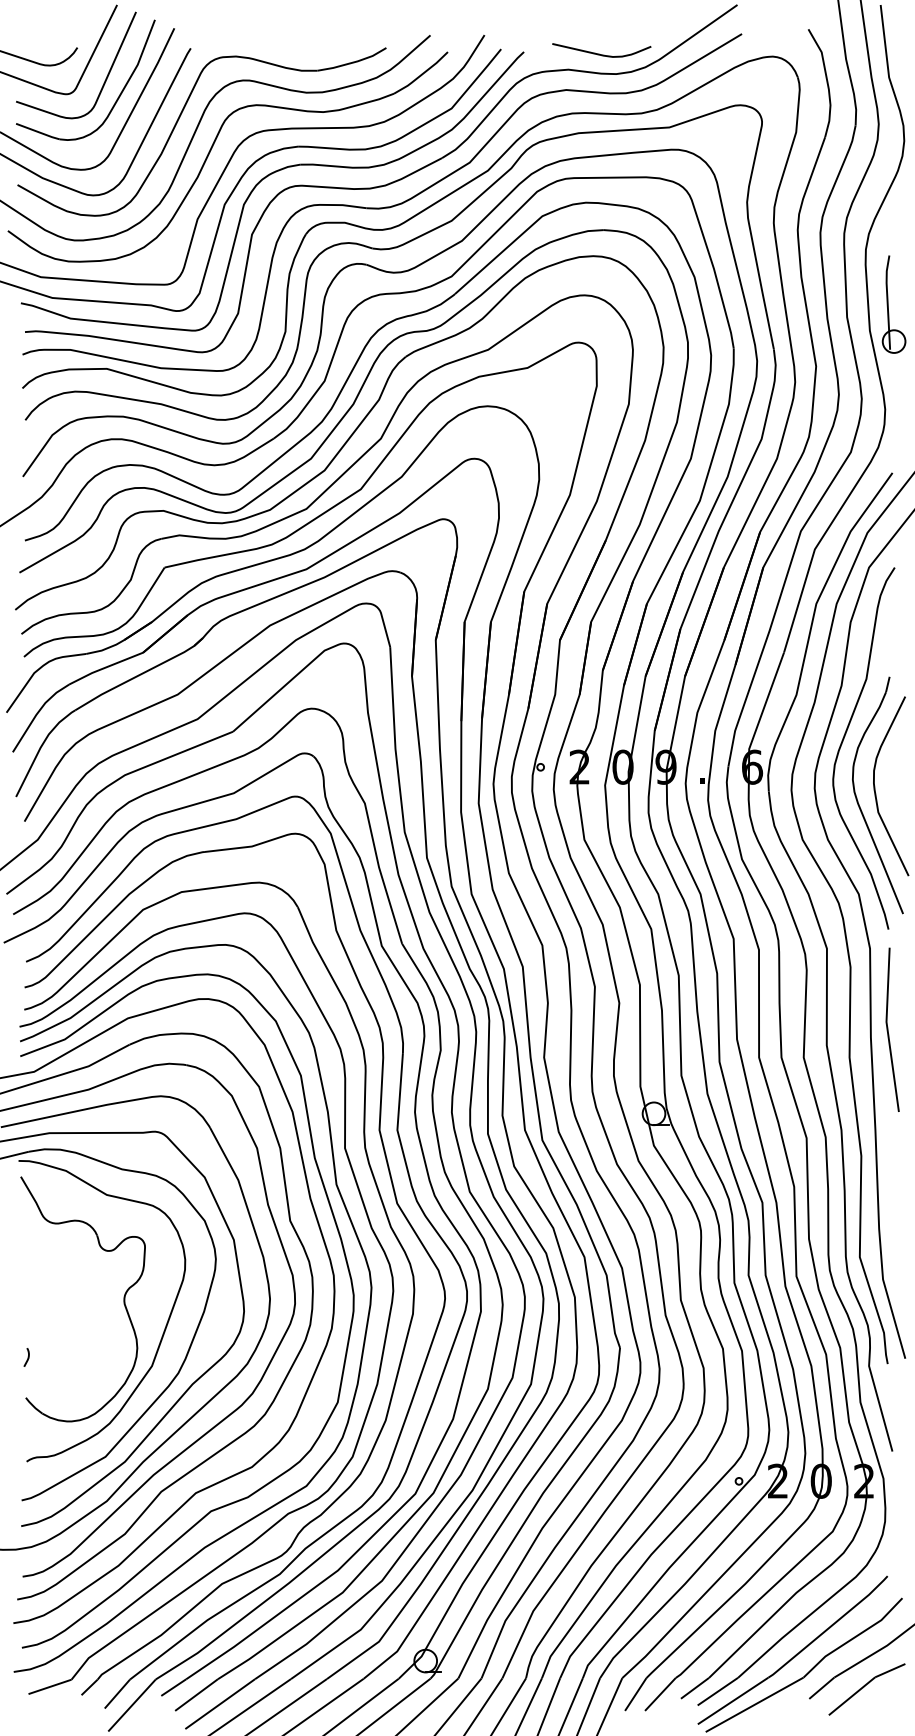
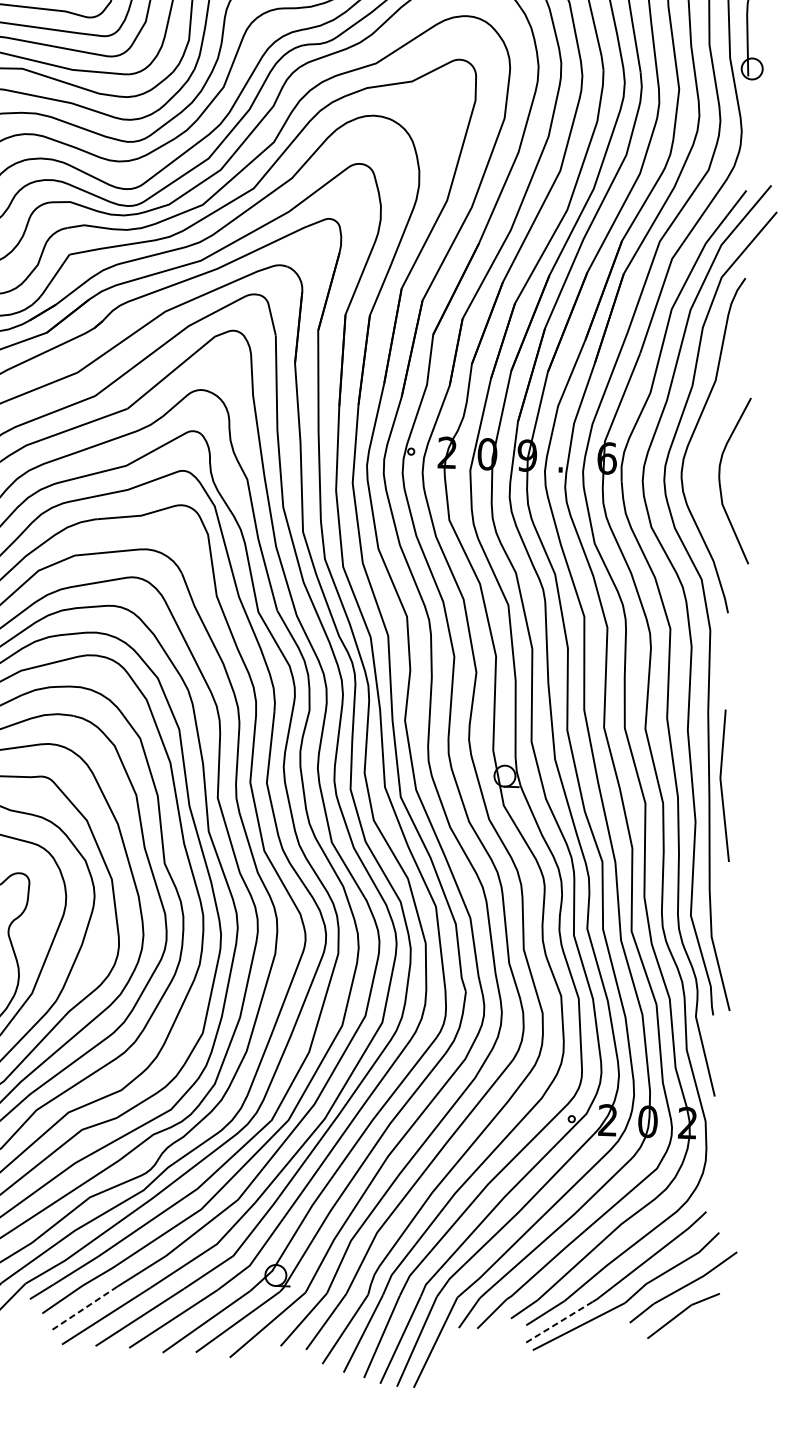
part: (858, 800) -> (704, 492), removed
line: (888, 1029) -> (722, 785), moved
line: (732, 1701) -> (558, 1322), solid -> dashed
line: (220, 1704) -> (84, 1309), solid -> dashed

